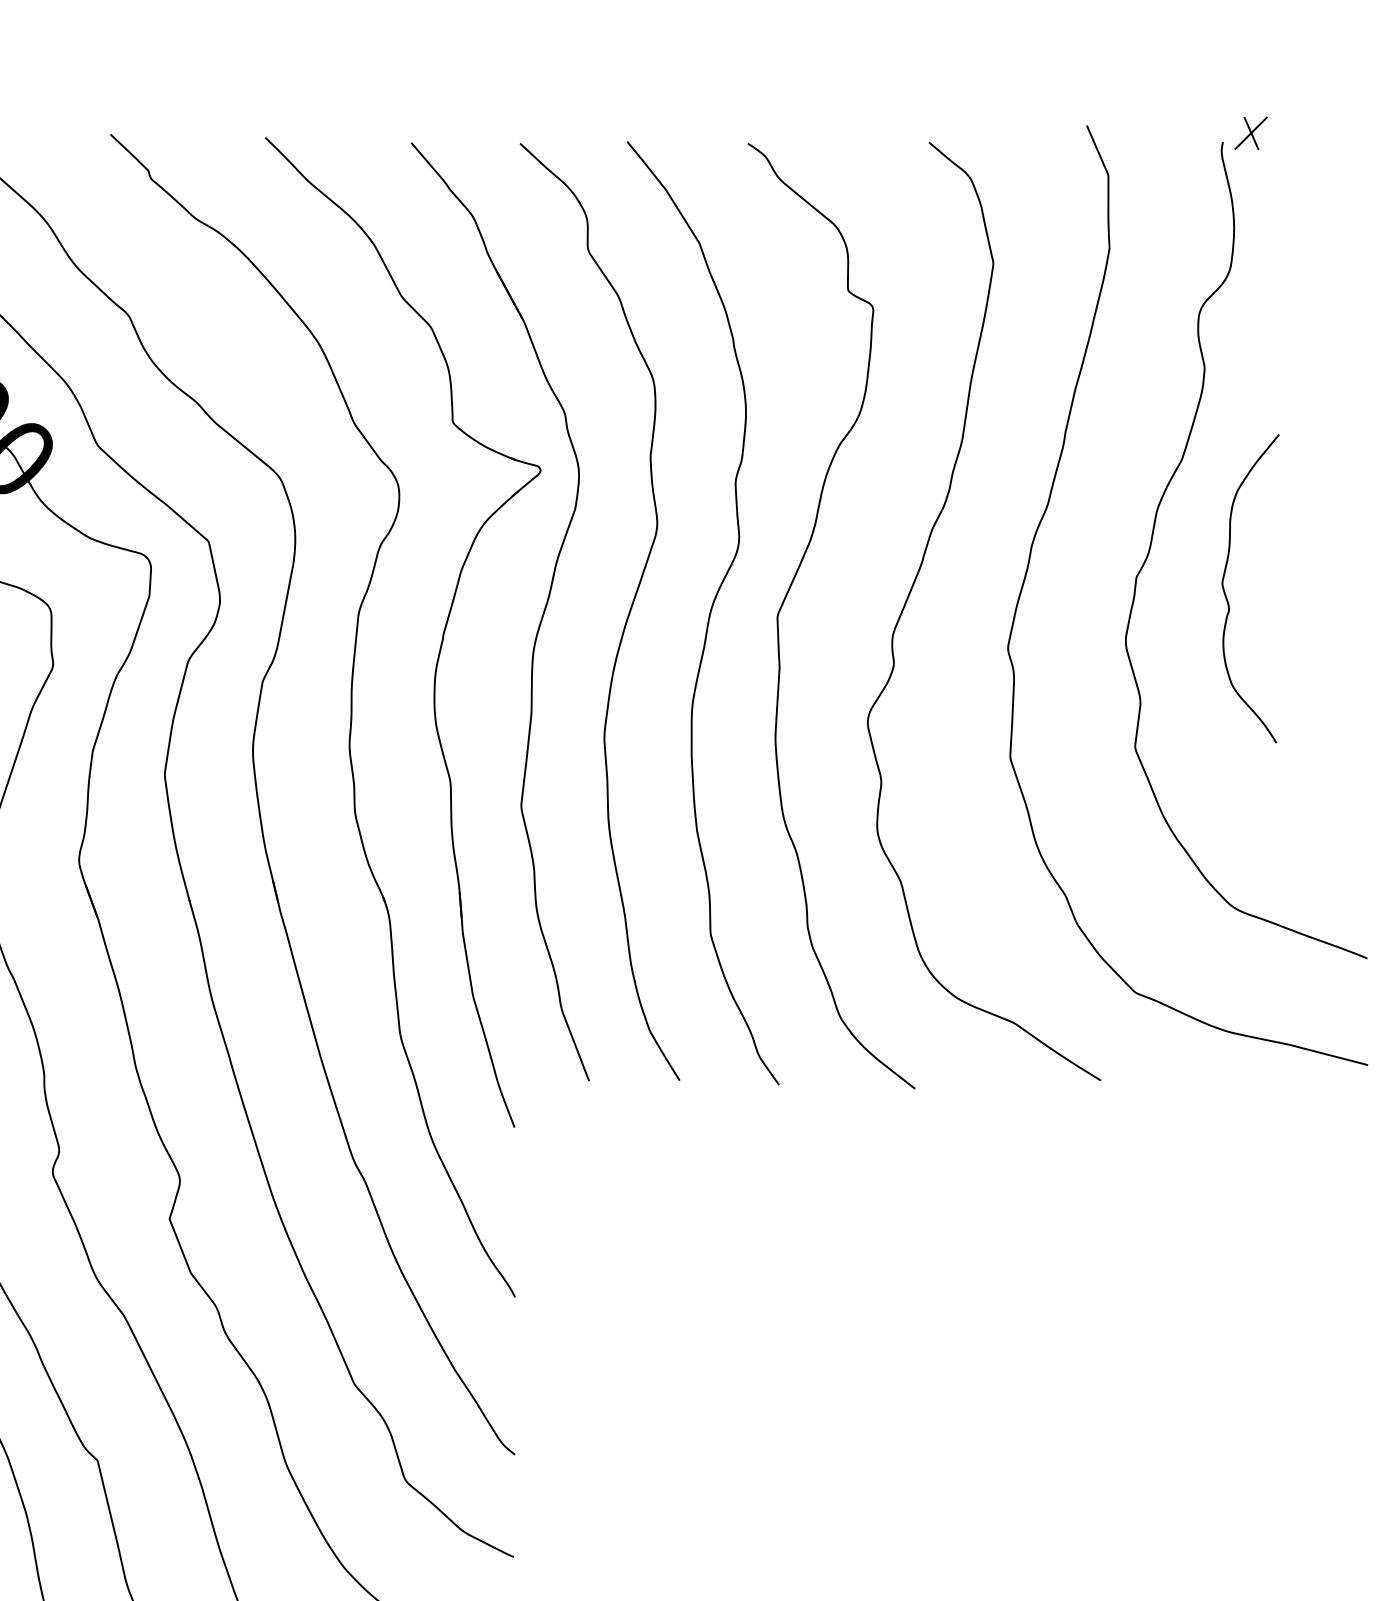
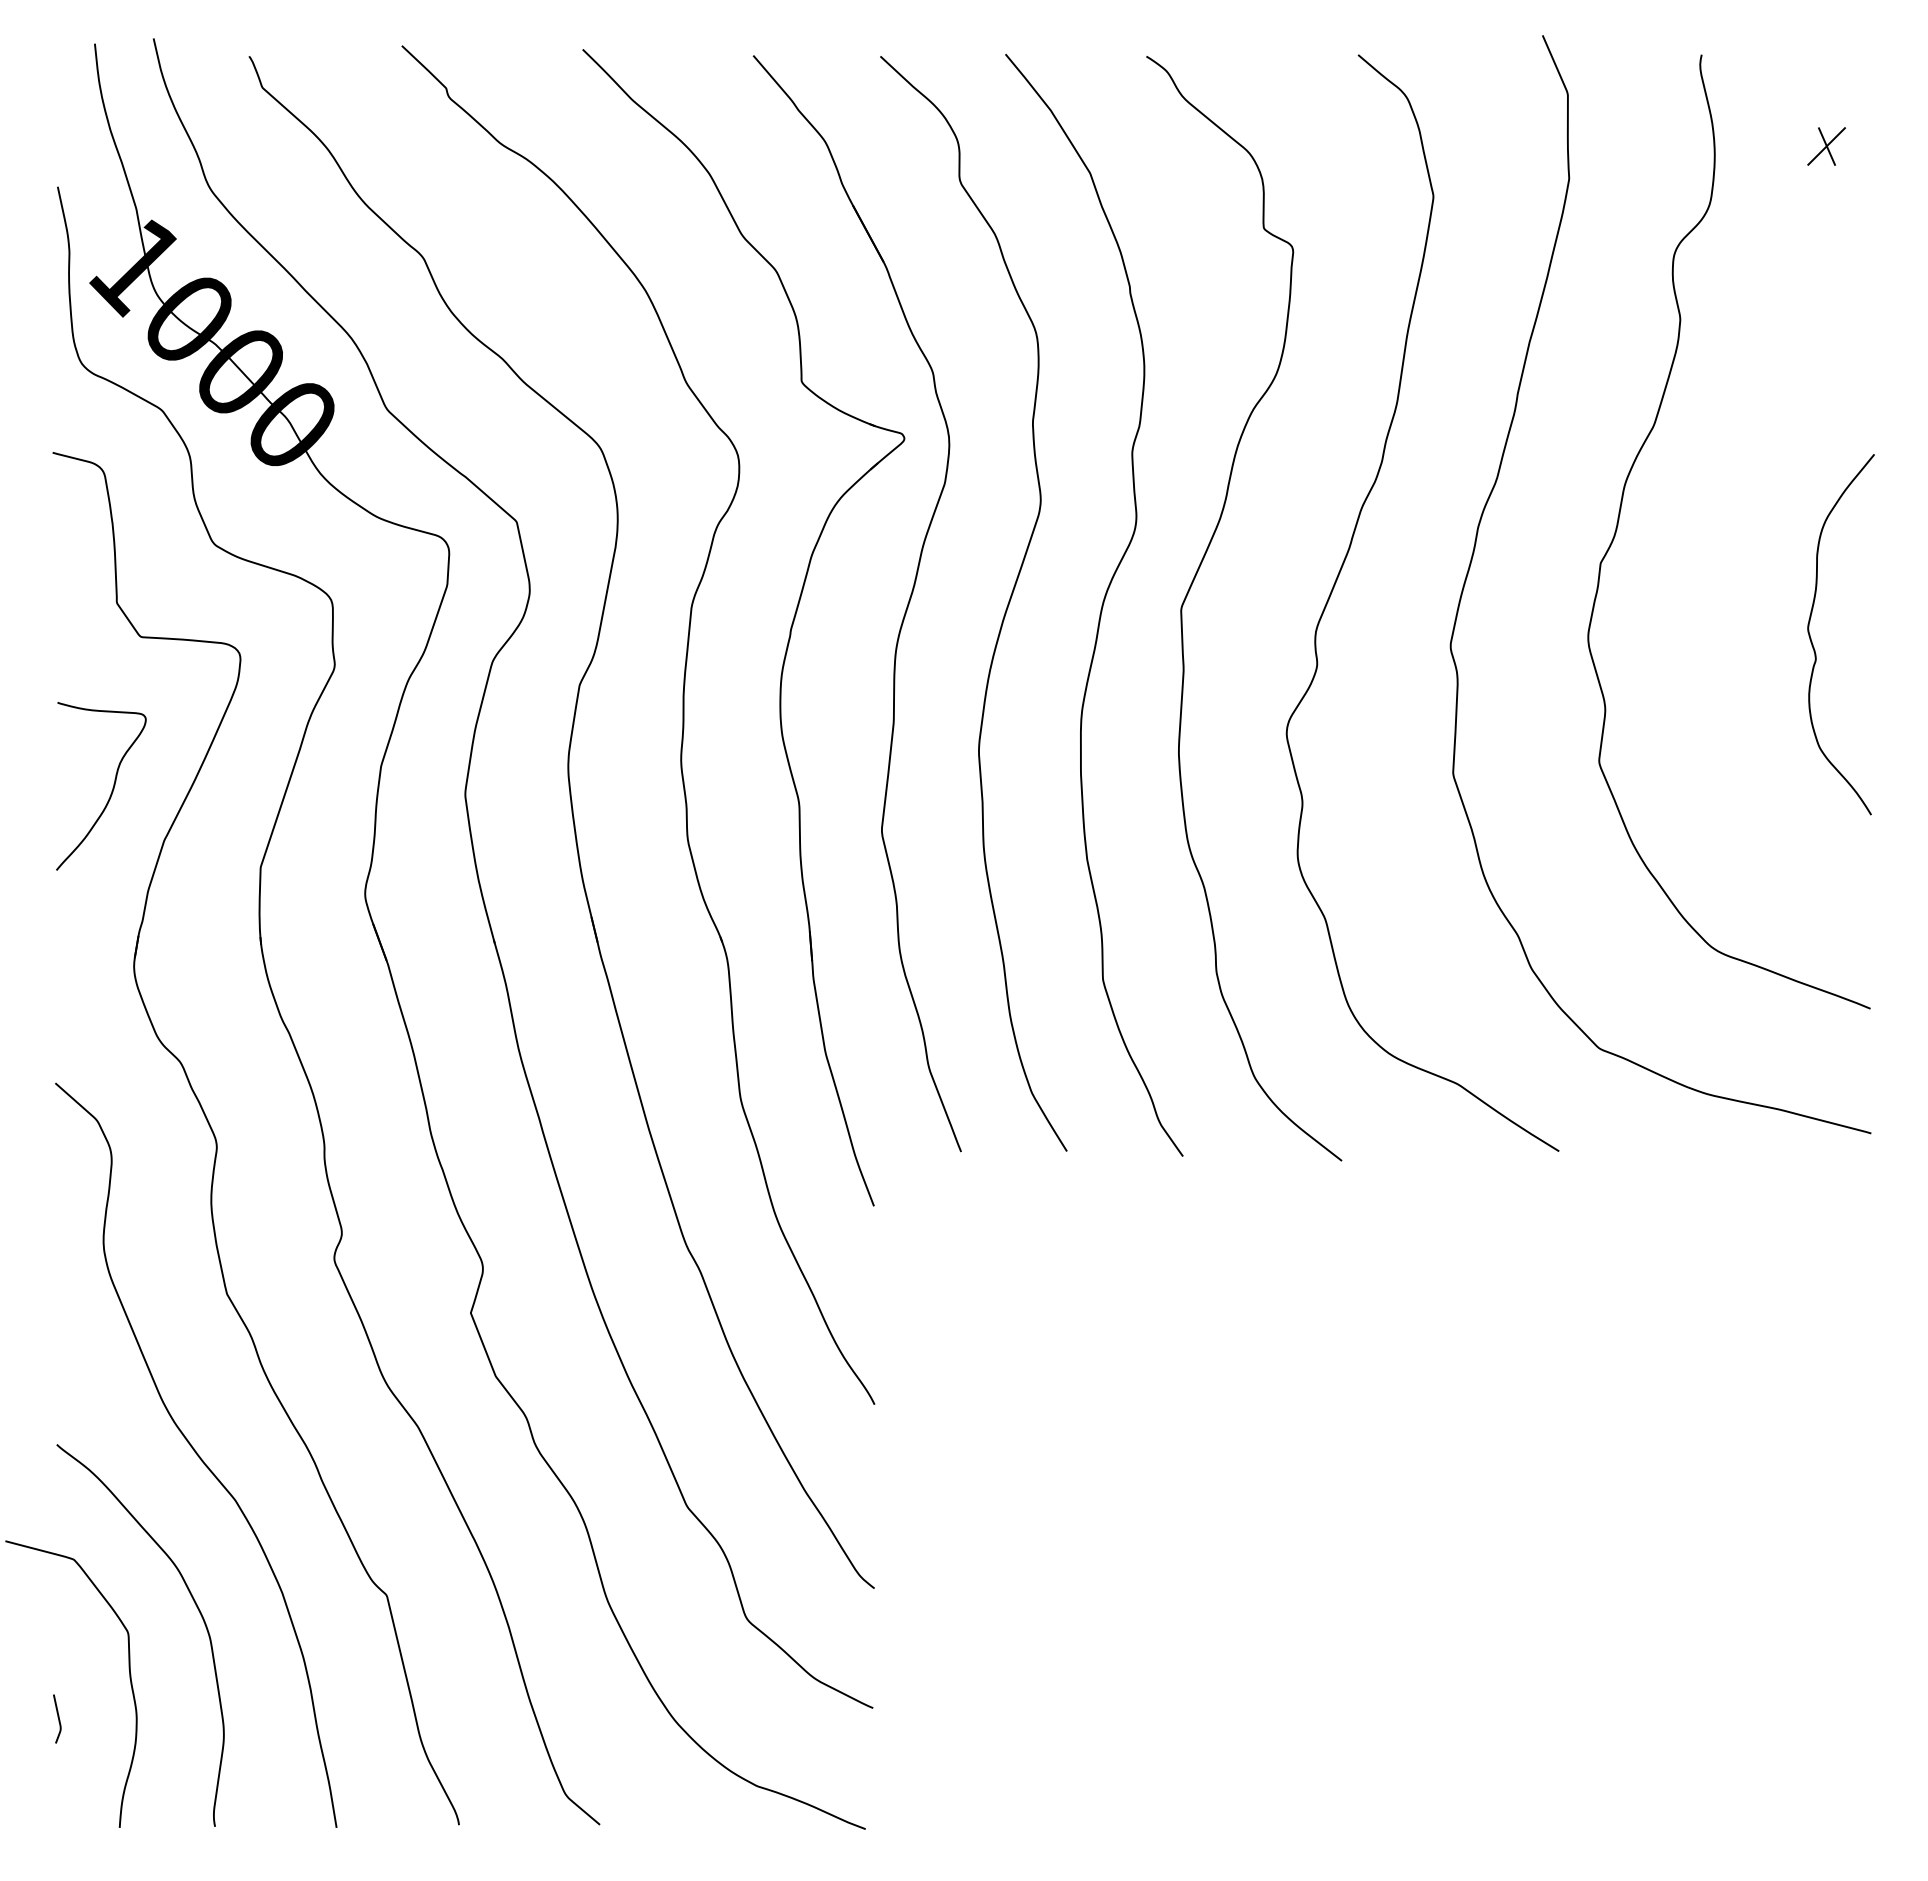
part: (1251, 133) -> (1826, 146), moved
curve: (1227, 597) -> (1813, 644), moved

